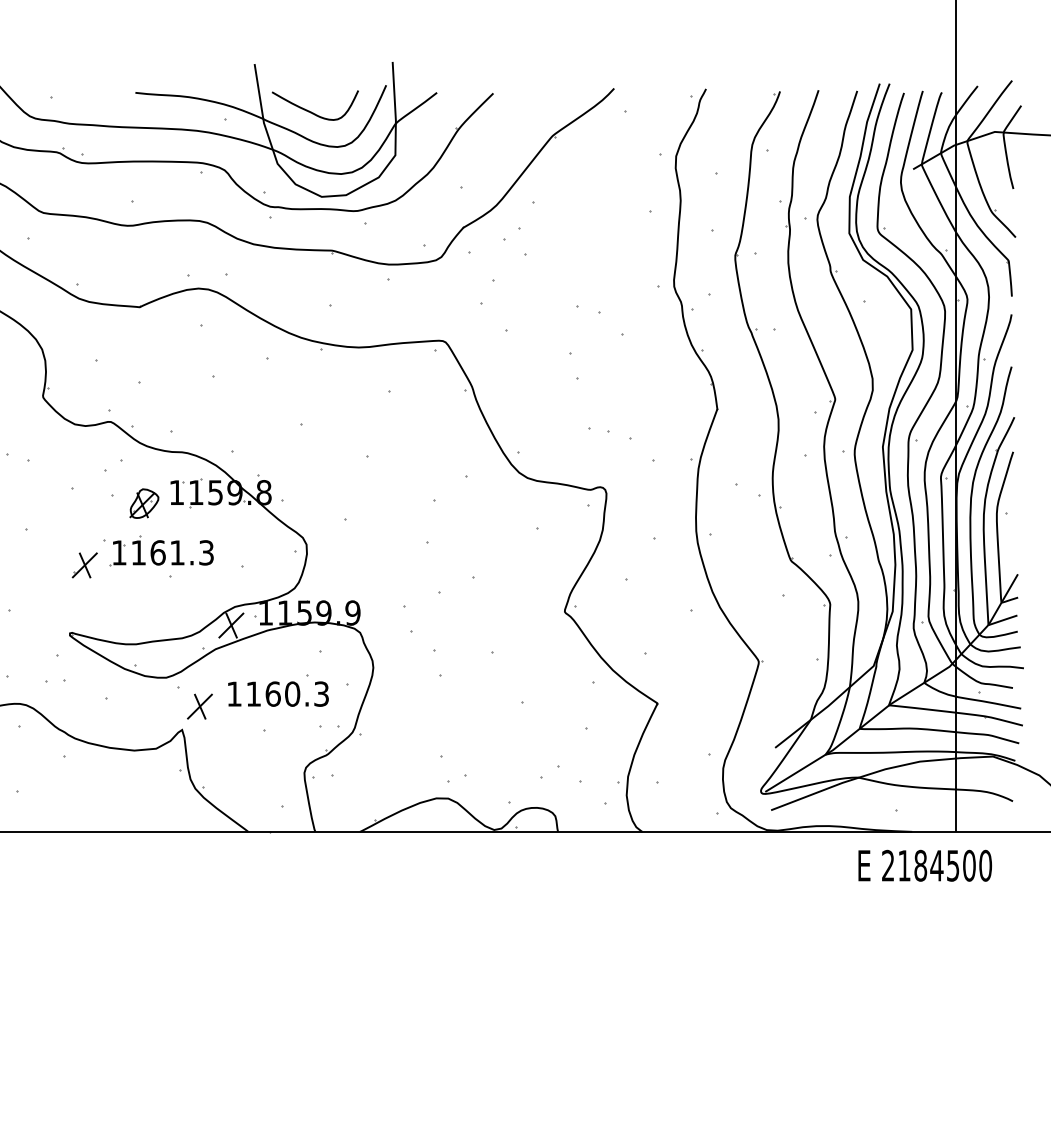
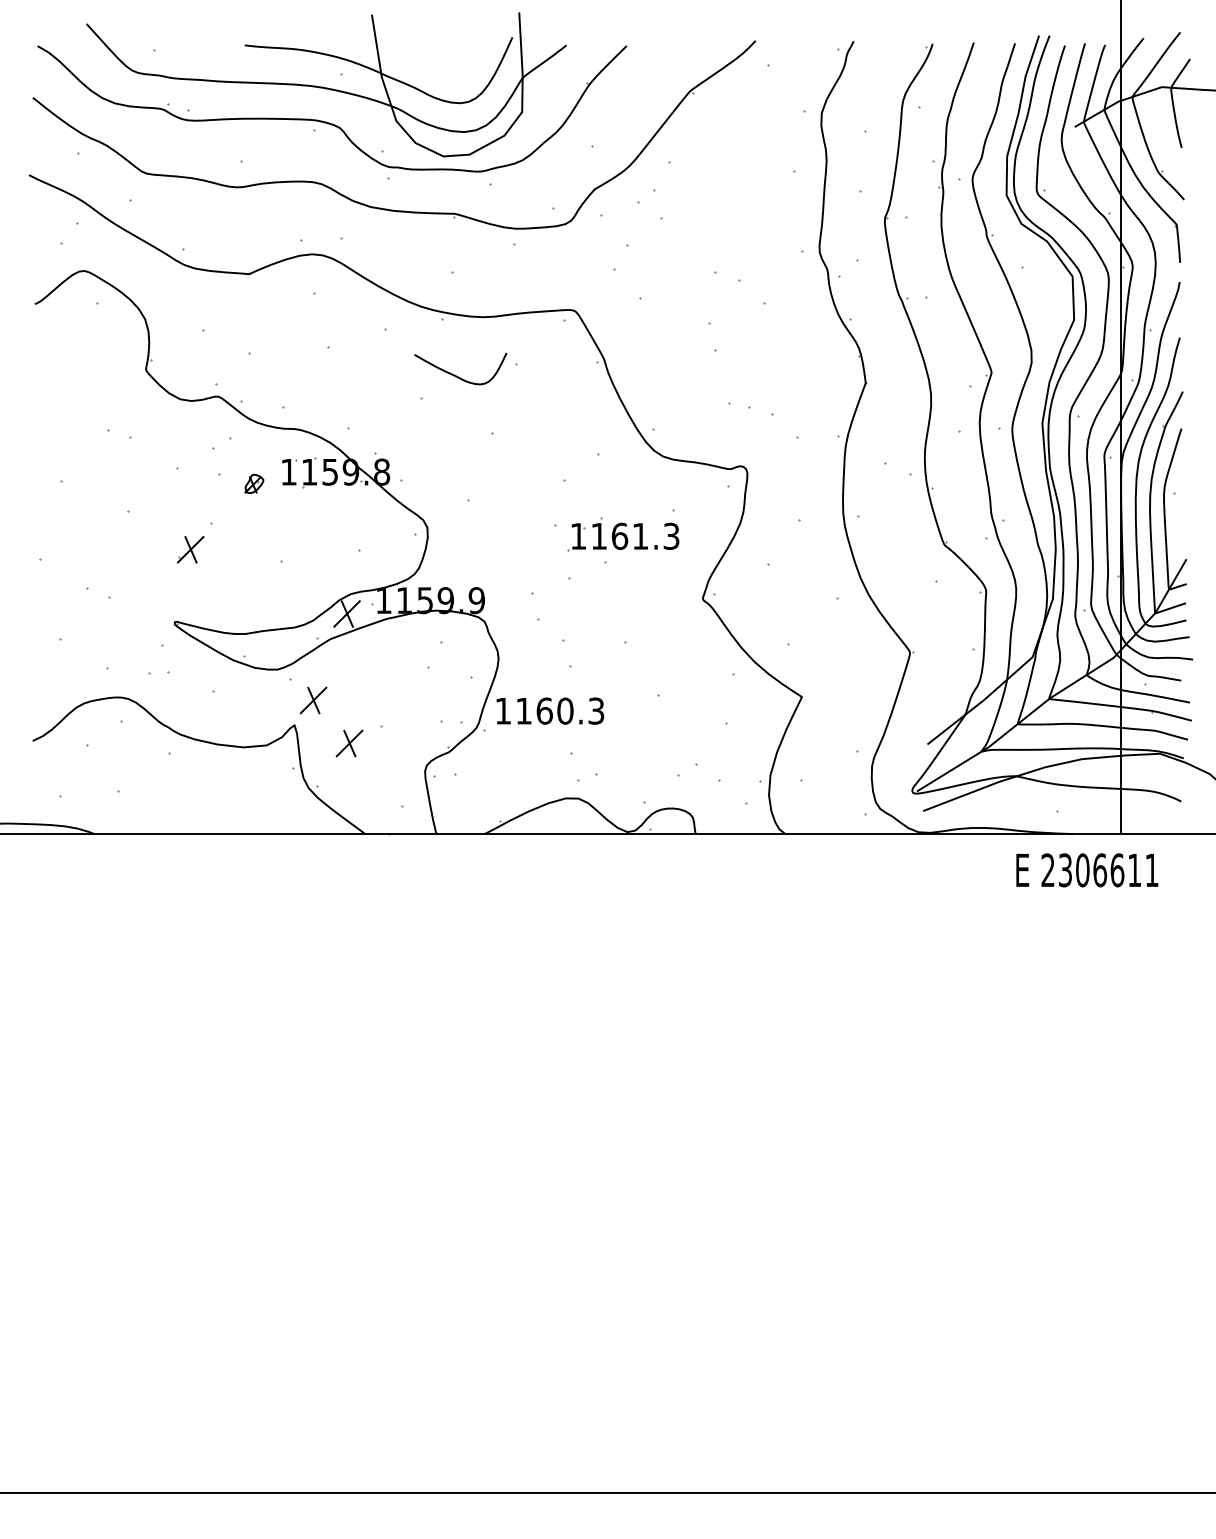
curve: (311, 111) -> (456, 375), moved
part: (144, 503) -> (254, 483), size x0.6
part: (161, 551) -> (623, 534), moved
text: (278, 693) -> (550, 710), moved
part: (233, 746) -> (349, 743), added
text: (944, 865) -> (1108, 870), 2184500 -> 2306611

